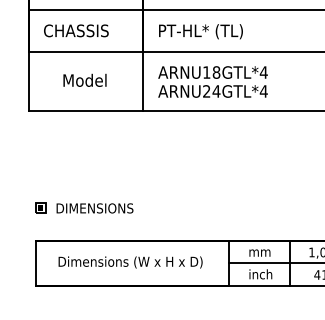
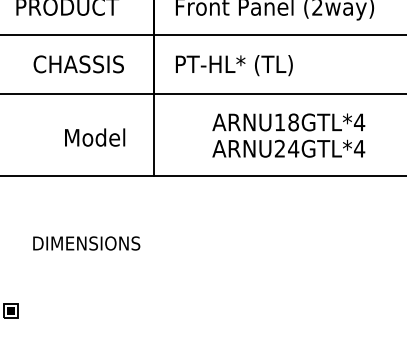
text: (76, 30) -> (79, 63), moved
text: (84, 79) -> (94, 136), moved
text: (212, 81) -> (288, 134), moved
text: (94, 208) -> (85, 243), moved

